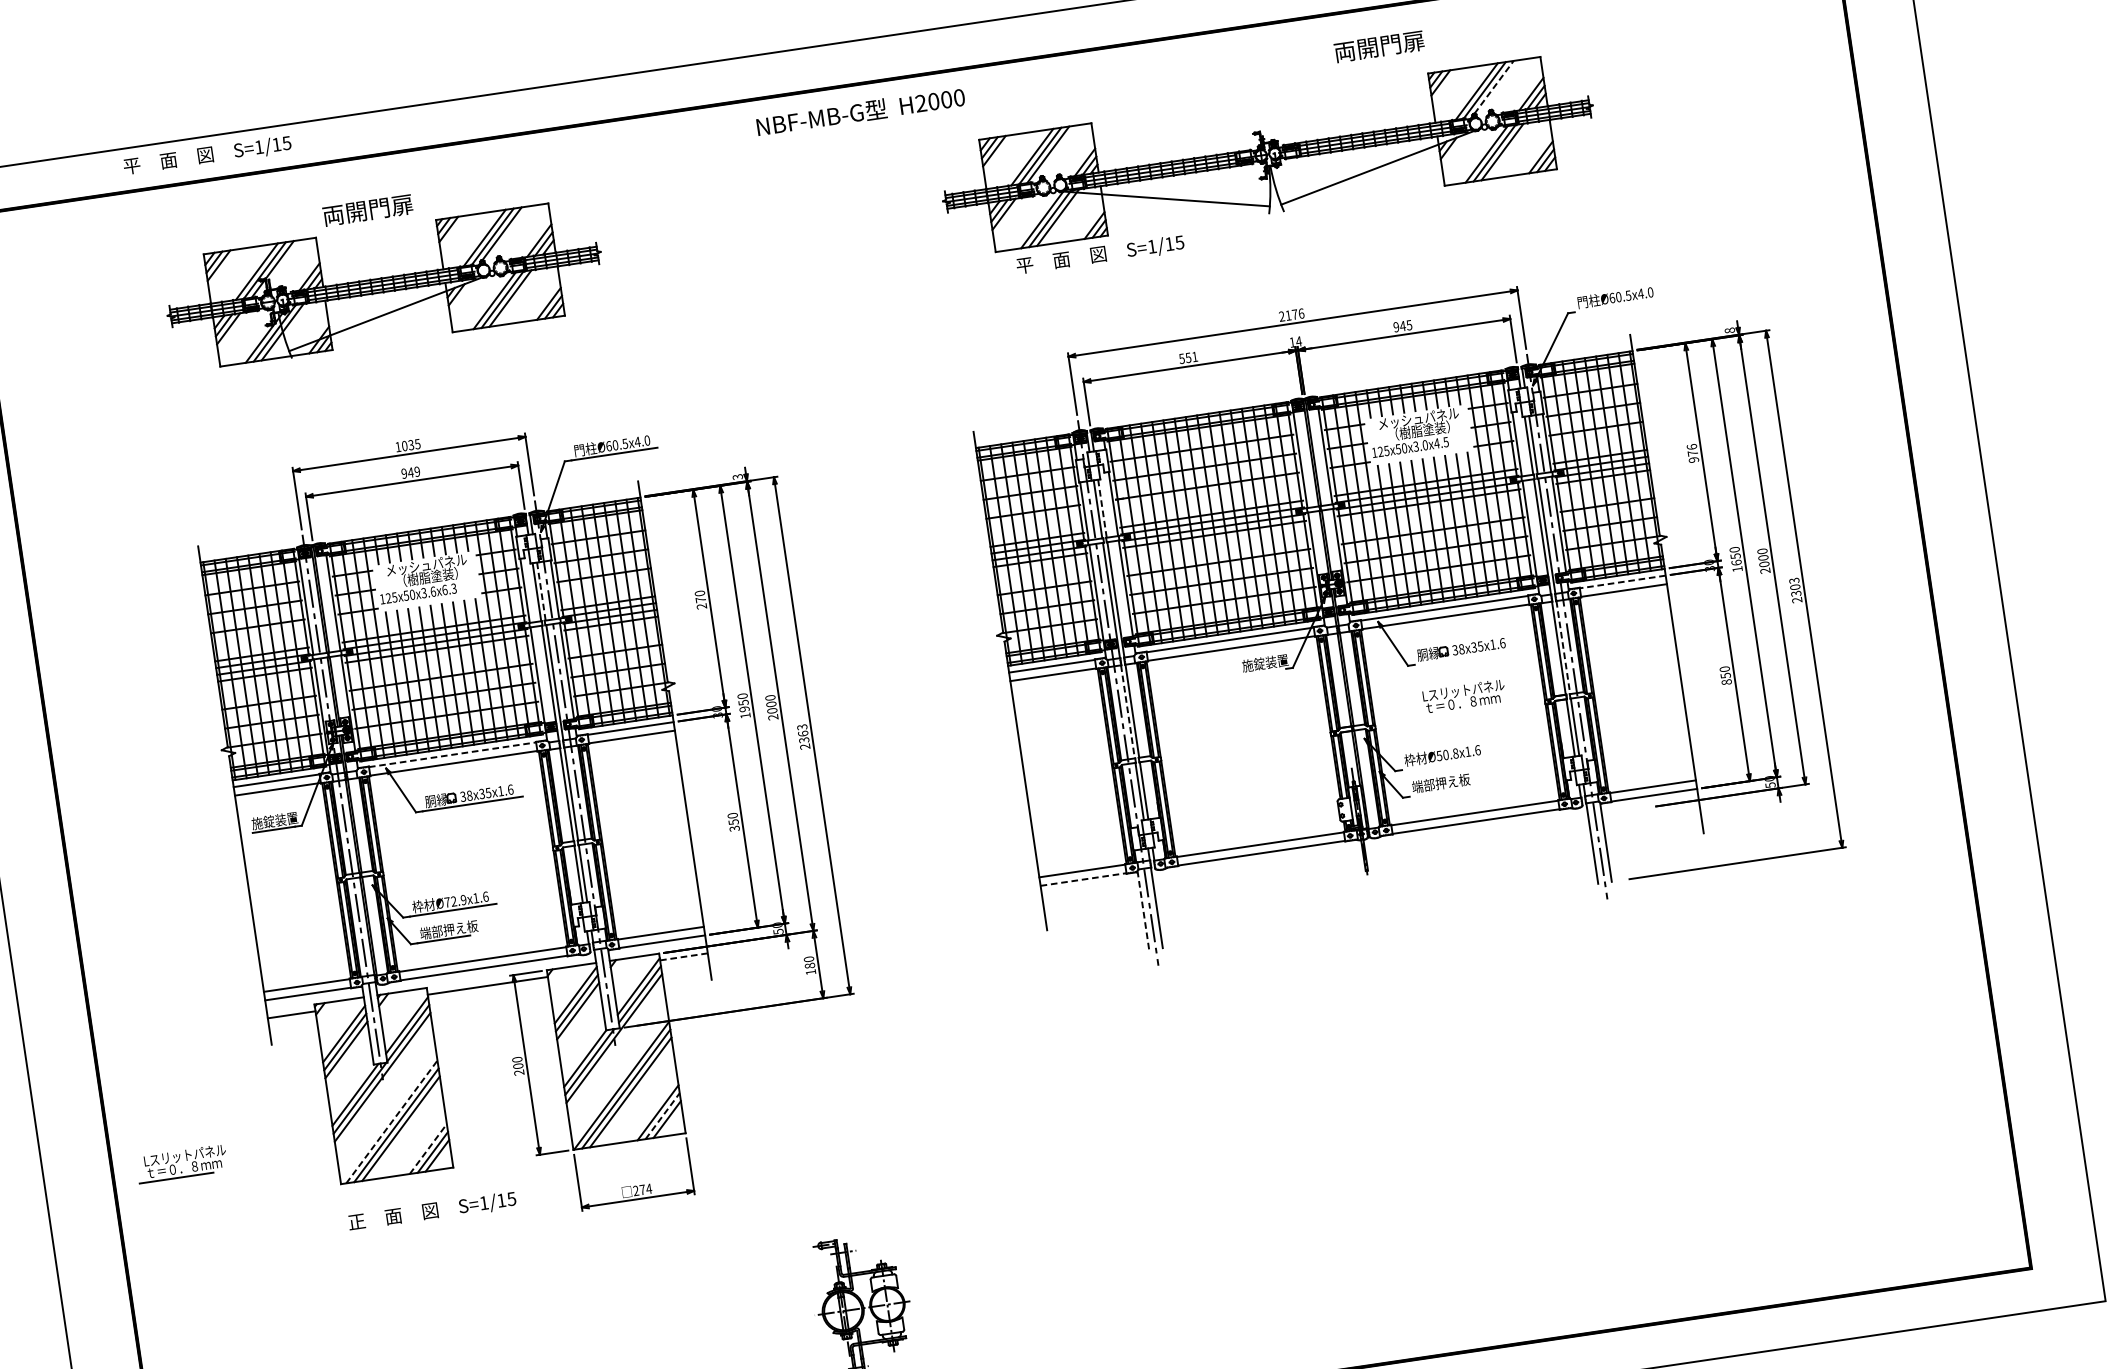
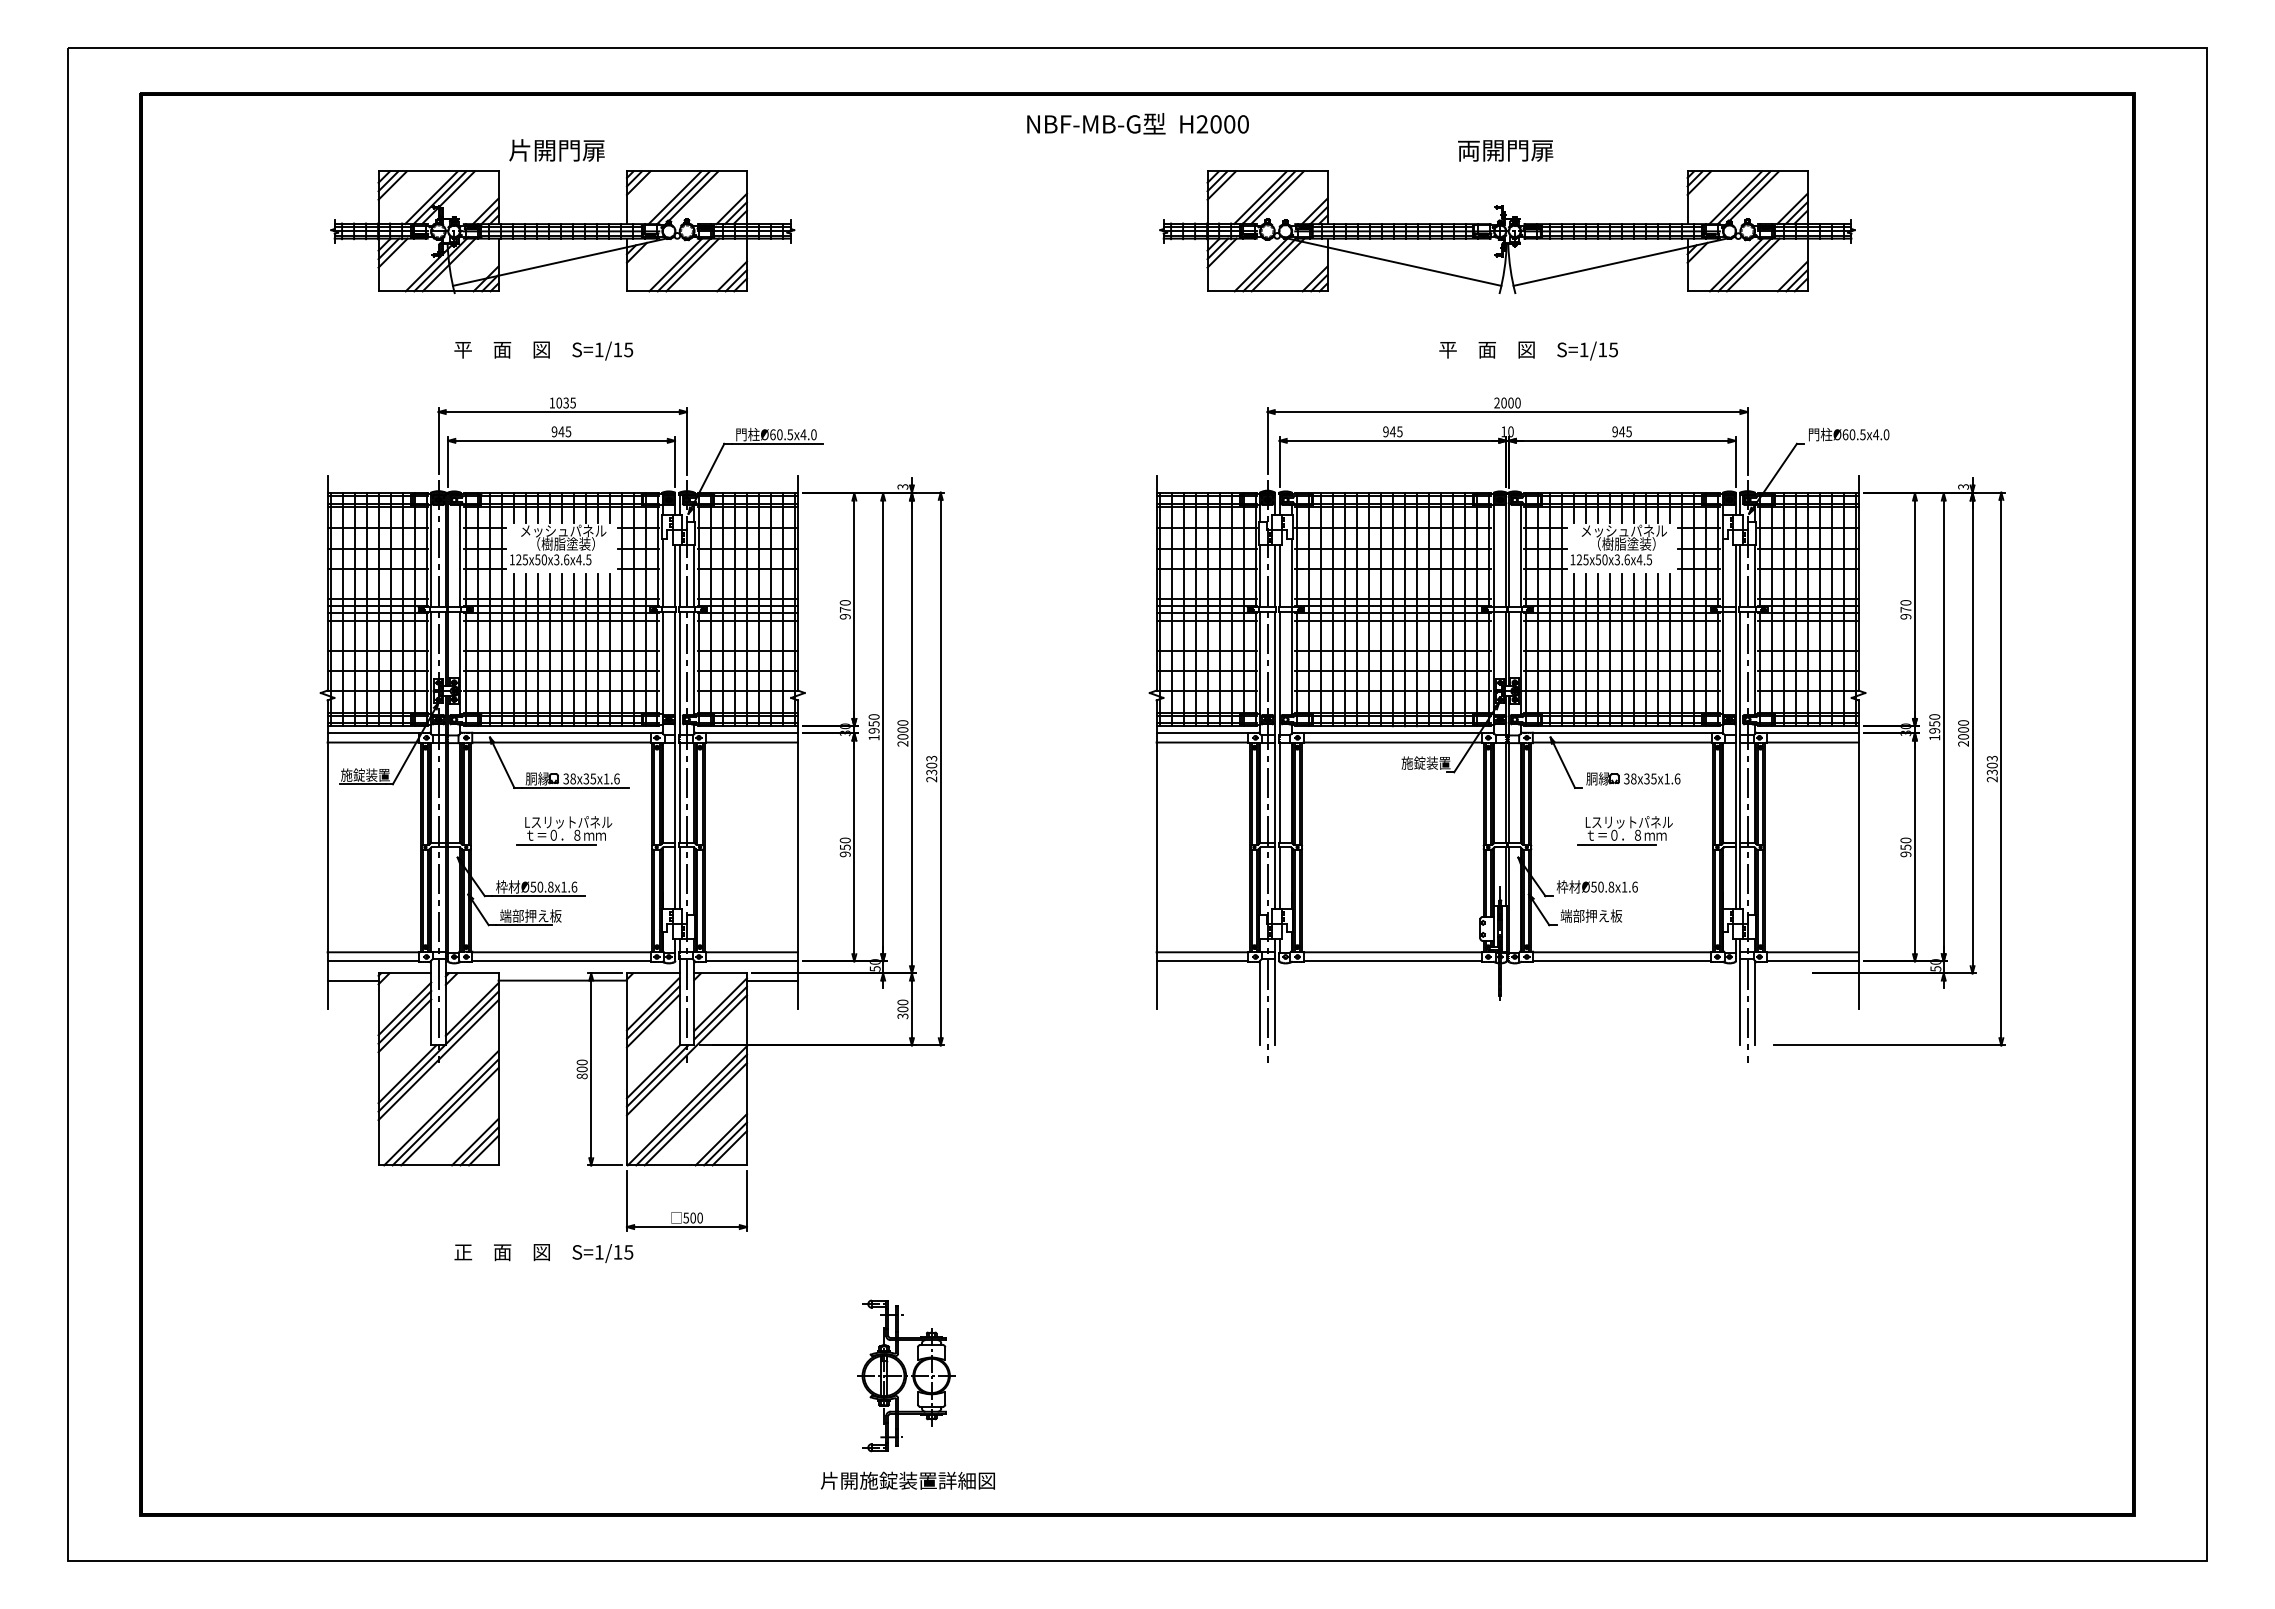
text: (1379, 46) -> (1505, 150), moved
line: (1494, 87) -> (1754, 196), dashed -> solid
text: (860, 111) -> (1137, 123), moved
text: (207, 155) -> (543, 350), moved
text: (333, 215) -> (520, 150), 両開門扉 -> 片開門扉
text: (1100, 254) -> (1528, 350), moved
text: (1294, 314) -> (1510, 402), 2176 -> 2000
text: (1729, 330) -> (1963, 486), 8 -> 3
text: (1298, 341) -> (1510, 431), 14 -> 10
text: (1188, 357) -> (1392, 431), 551 -> 945
text: (1424, 445) -> (1626, 559), 125x50x3.0x4.5 -> 125x50x3.6x4.5
text: (1691, 446) -> (1905, 602), 976 -> 970
text: (417, 471) -> (568, 431), 949 -> 945
line: (1102, 508) -> (1279, 576), dashed -> solid
text: (1736, 562) -> (1934, 730), 1650 -> 1950
line: (1622, 582) -> (1812, 733), dashed -> solid
text: (449, 589) -> (583, 559), 125x50x3.6x6.3 -> 125x50x3.6x4.5
line: (541, 591) -> (679, 576), dashed -> solid
text: (701, 606) -> (845, 616), 270 -> 970
line: (1563, 647) -> (1740, 792), dashed -> solid
text: (1726, 682) -> (1905, 854), 850 -> 950
line: (1127, 711) -> (1274, 792), dashed -> solid
line: (1454, 712) -> (1616, 844), added
text: (803, 733) -> (931, 765), 2363 -> 2303
line: (453, 754) -> (562, 733), dashed -> solid
text: (734, 828) -> (845, 854), 350 -> 950
line: (1083, 879) -> (1202, 961), dashed -> solid
text: (454, 900) -> (541, 886), Ø72.9x1.6 -> Ø50.8x1.6
line: (1143, 910) -> (1260, 1003), dashed -> solid
line: (683, 956) -> (771, 980), dashed -> solid
text: (810, 968) -> (902, 1012), 180 -> 300
text: (518, 1072) -> (581, 1076), 200 -> 800
line: (662, 1115) -> (725, 1143), dashed -> solid
line: (392, 1122) -> (441, 1108), dashed -> solid
line: (428, 1149) -> (475, 1142), dashed -> solid
part: (182, 1163) -> (564, 830), moved
text: (642, 1189) -> (693, 1217), 274 -> 500
text: (432, 1211) -> (543, 1253), moved

